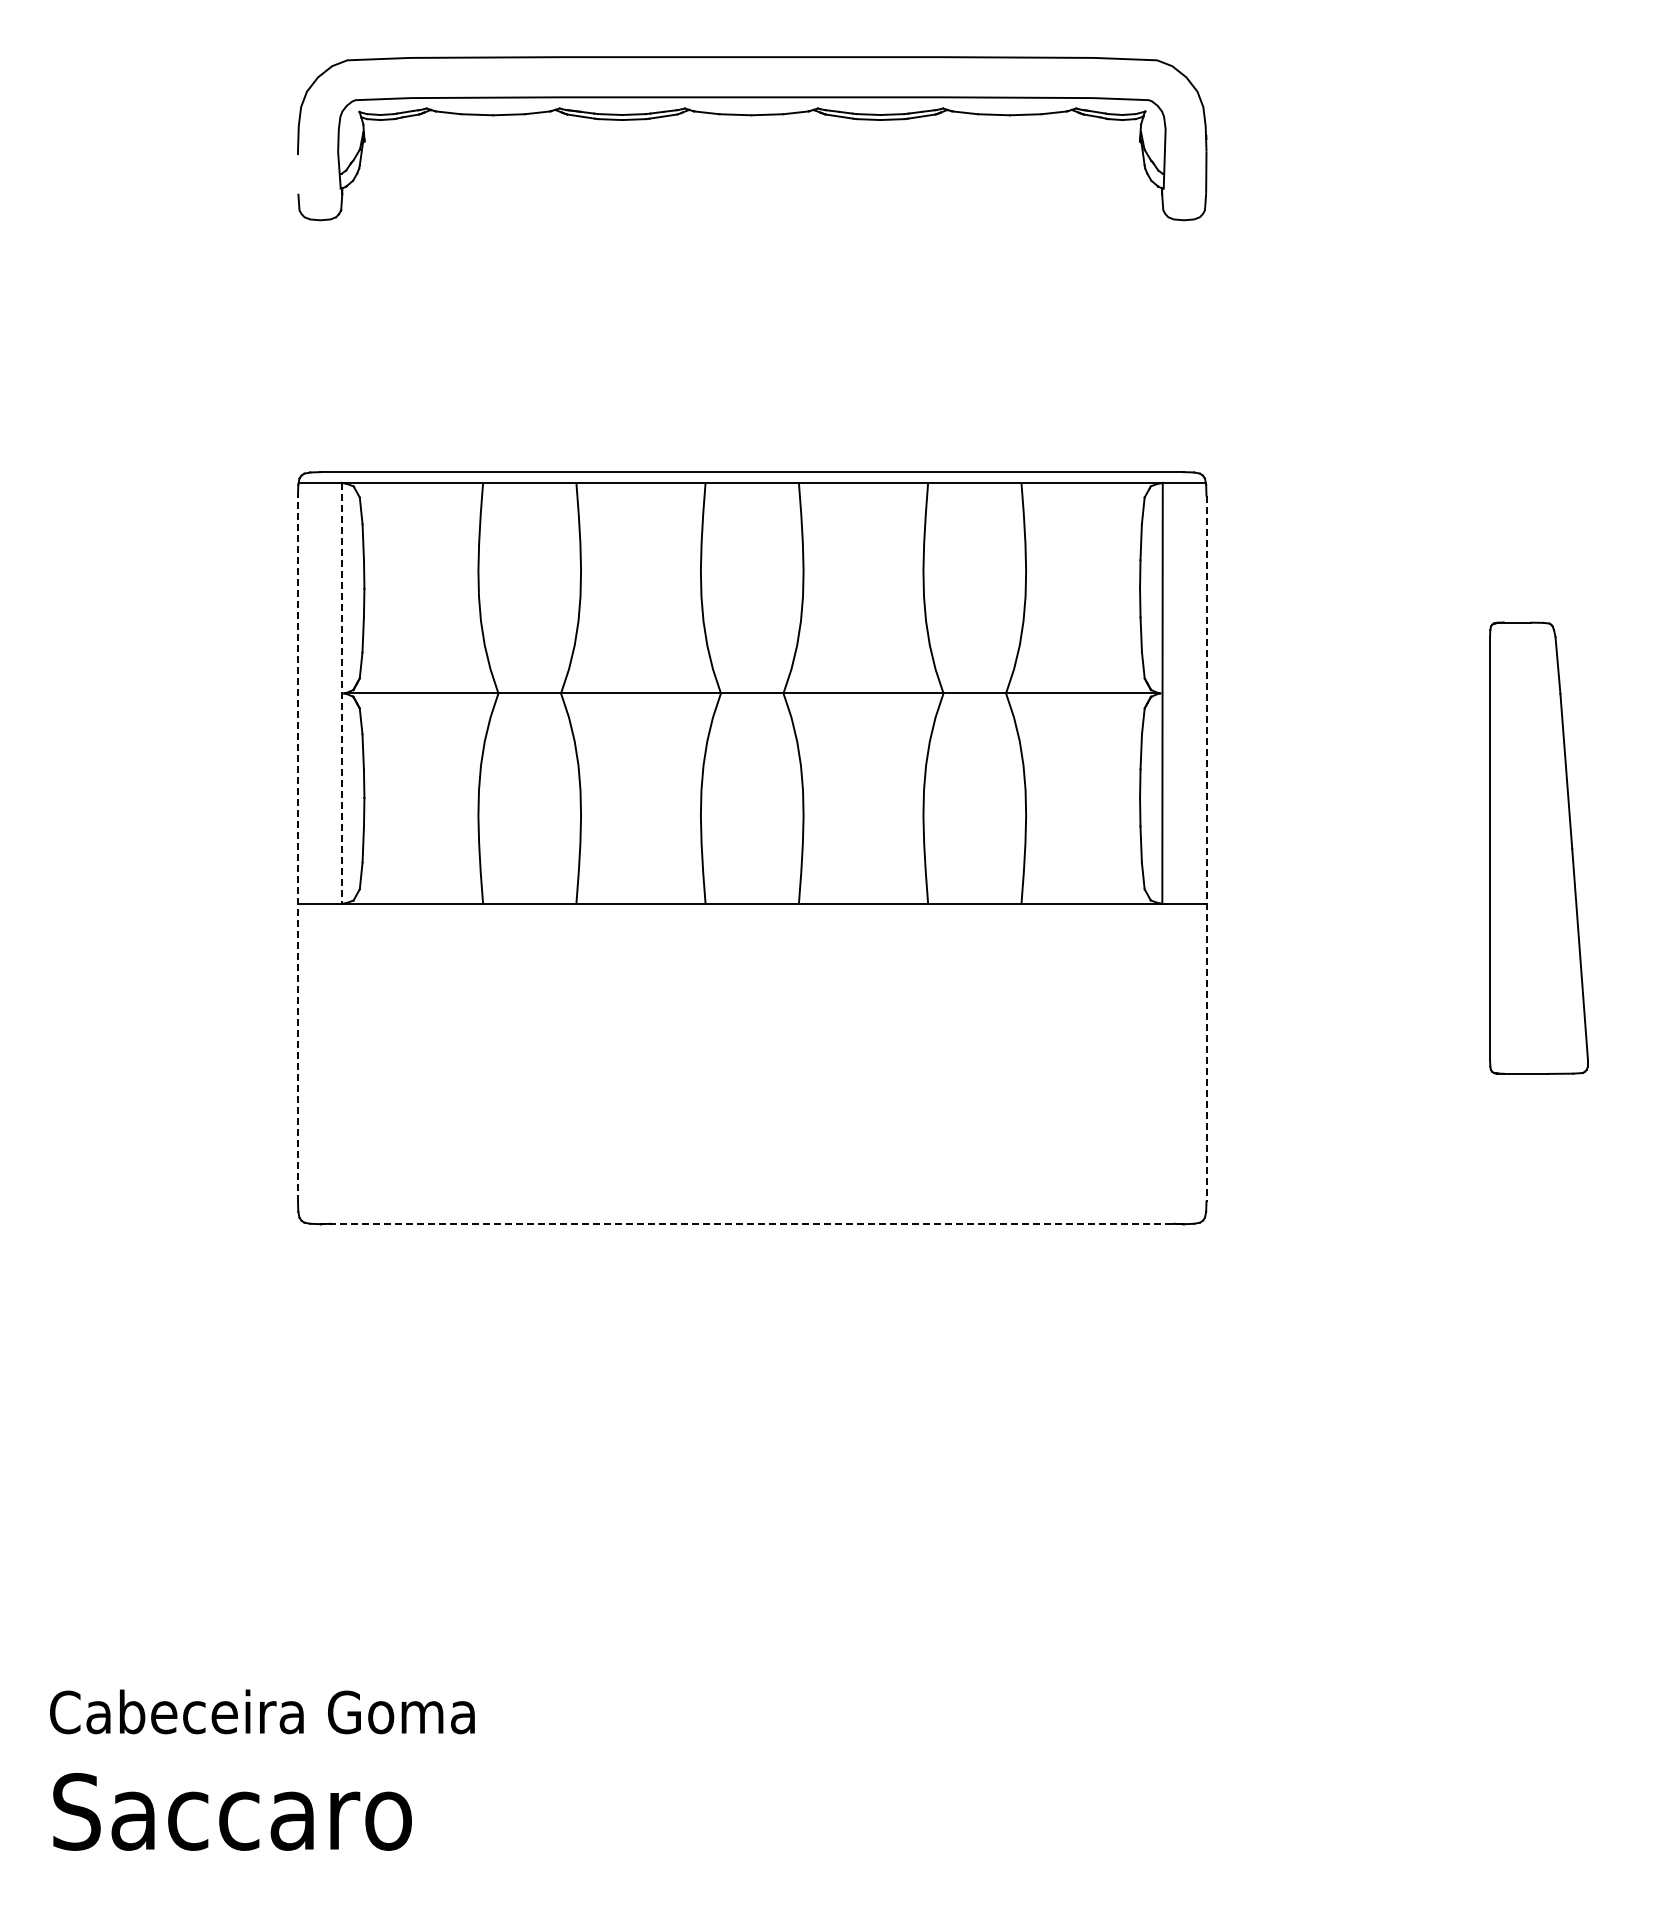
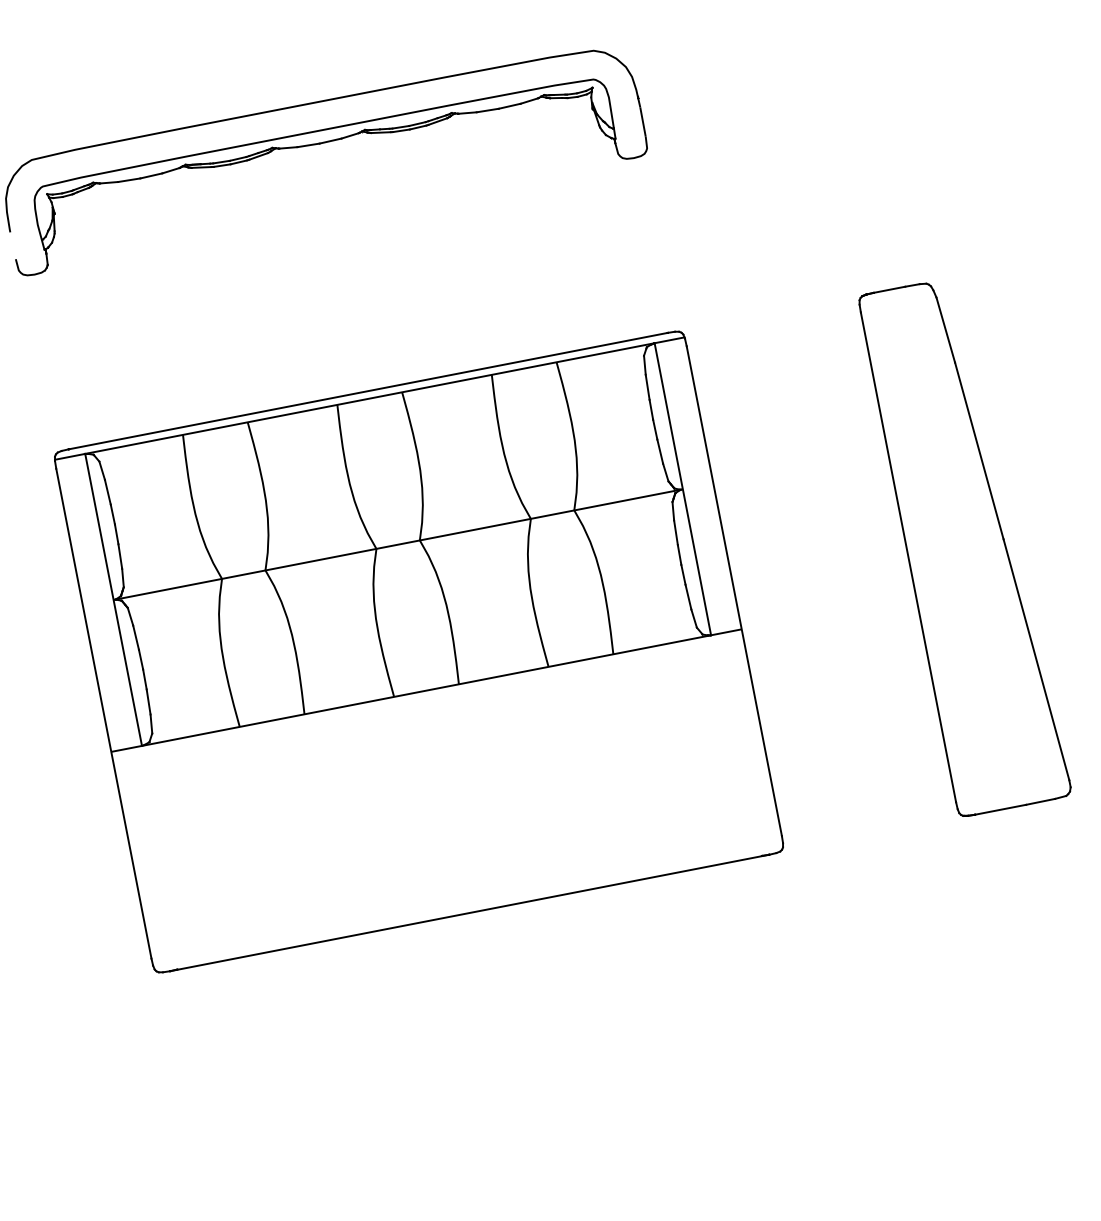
line: (342, 693) -> (113, 599), dashed -> solid
line: (297, 848) -> (103, 713), dashed -> solid
line: (1206, 848) -> (734, 591), dashed -> solid
part: (1538, 848) -> (964, 546), size x1.67
line: (751, 1224) -> (469, 913), dashed -> solid

